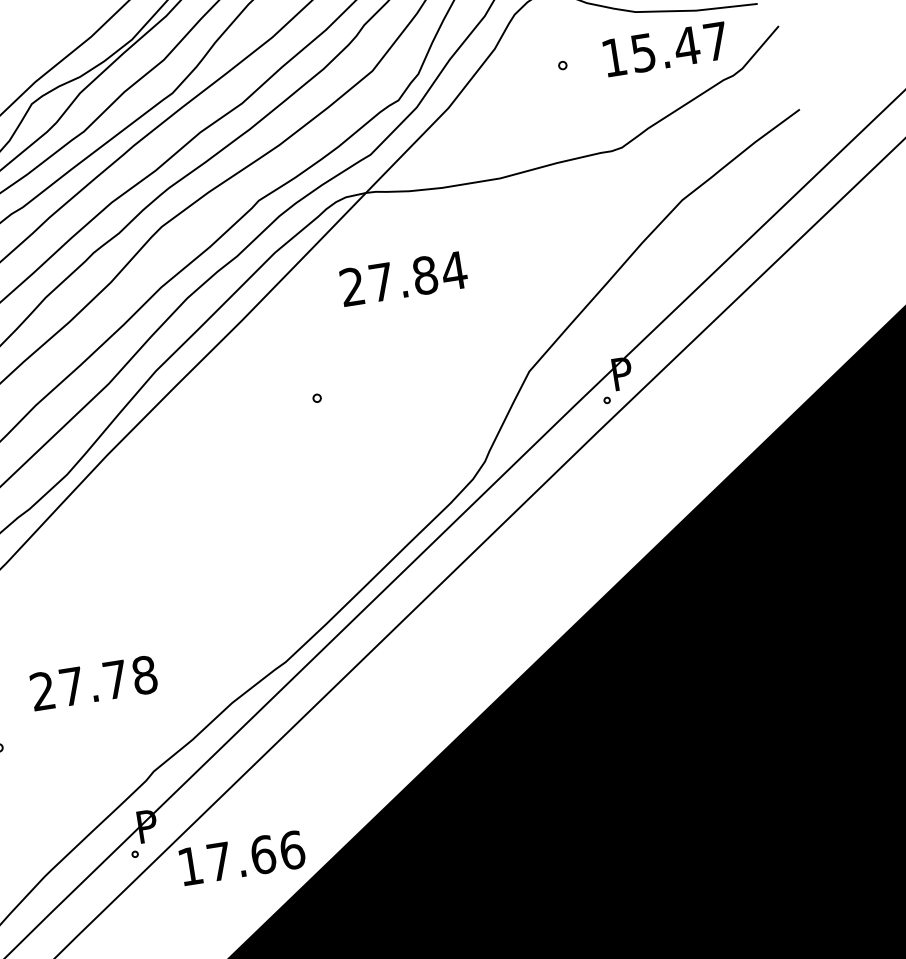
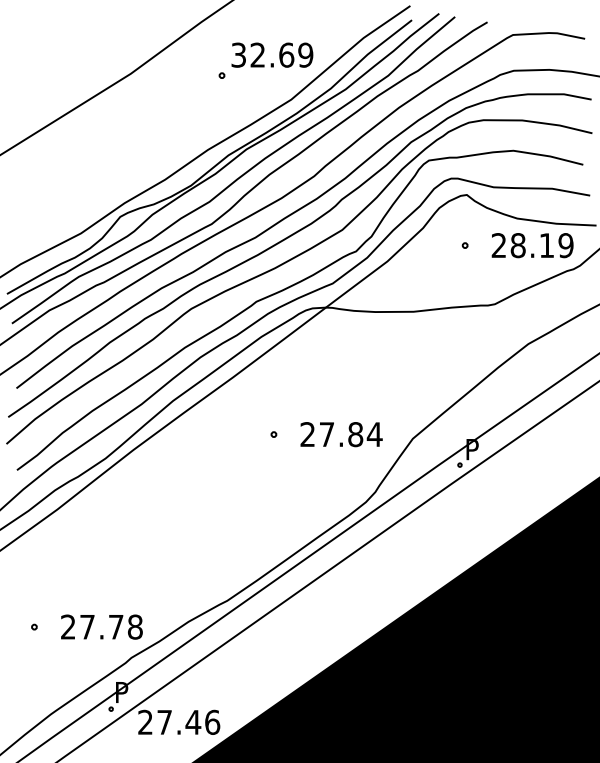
text: (665, 49) -> (532, 245), 15.47 -> 28.19
text: (403, 278) -> (341, 434), moved
text: (93, 682) -> (101, 626), moved
text: (226, 859) -> (169, 721), 17.66 -> 27.46

